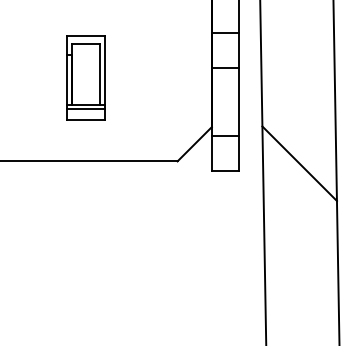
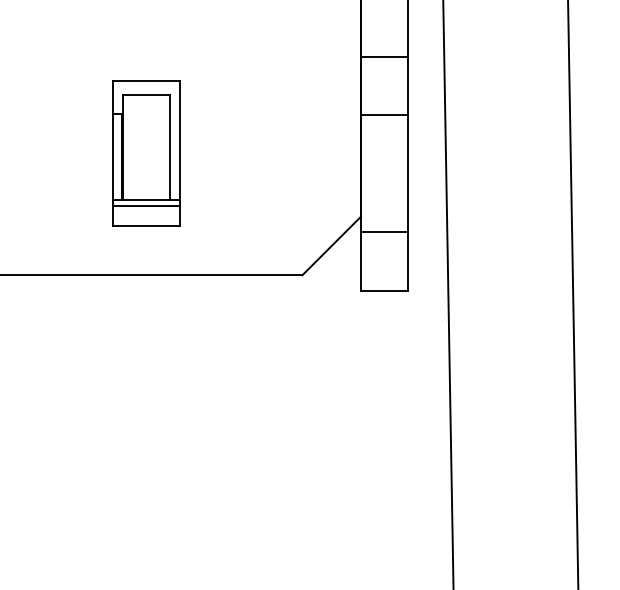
part: (85, 77) -> (145, 152), moved
line: (299, 163) -> (510, 278), removed

